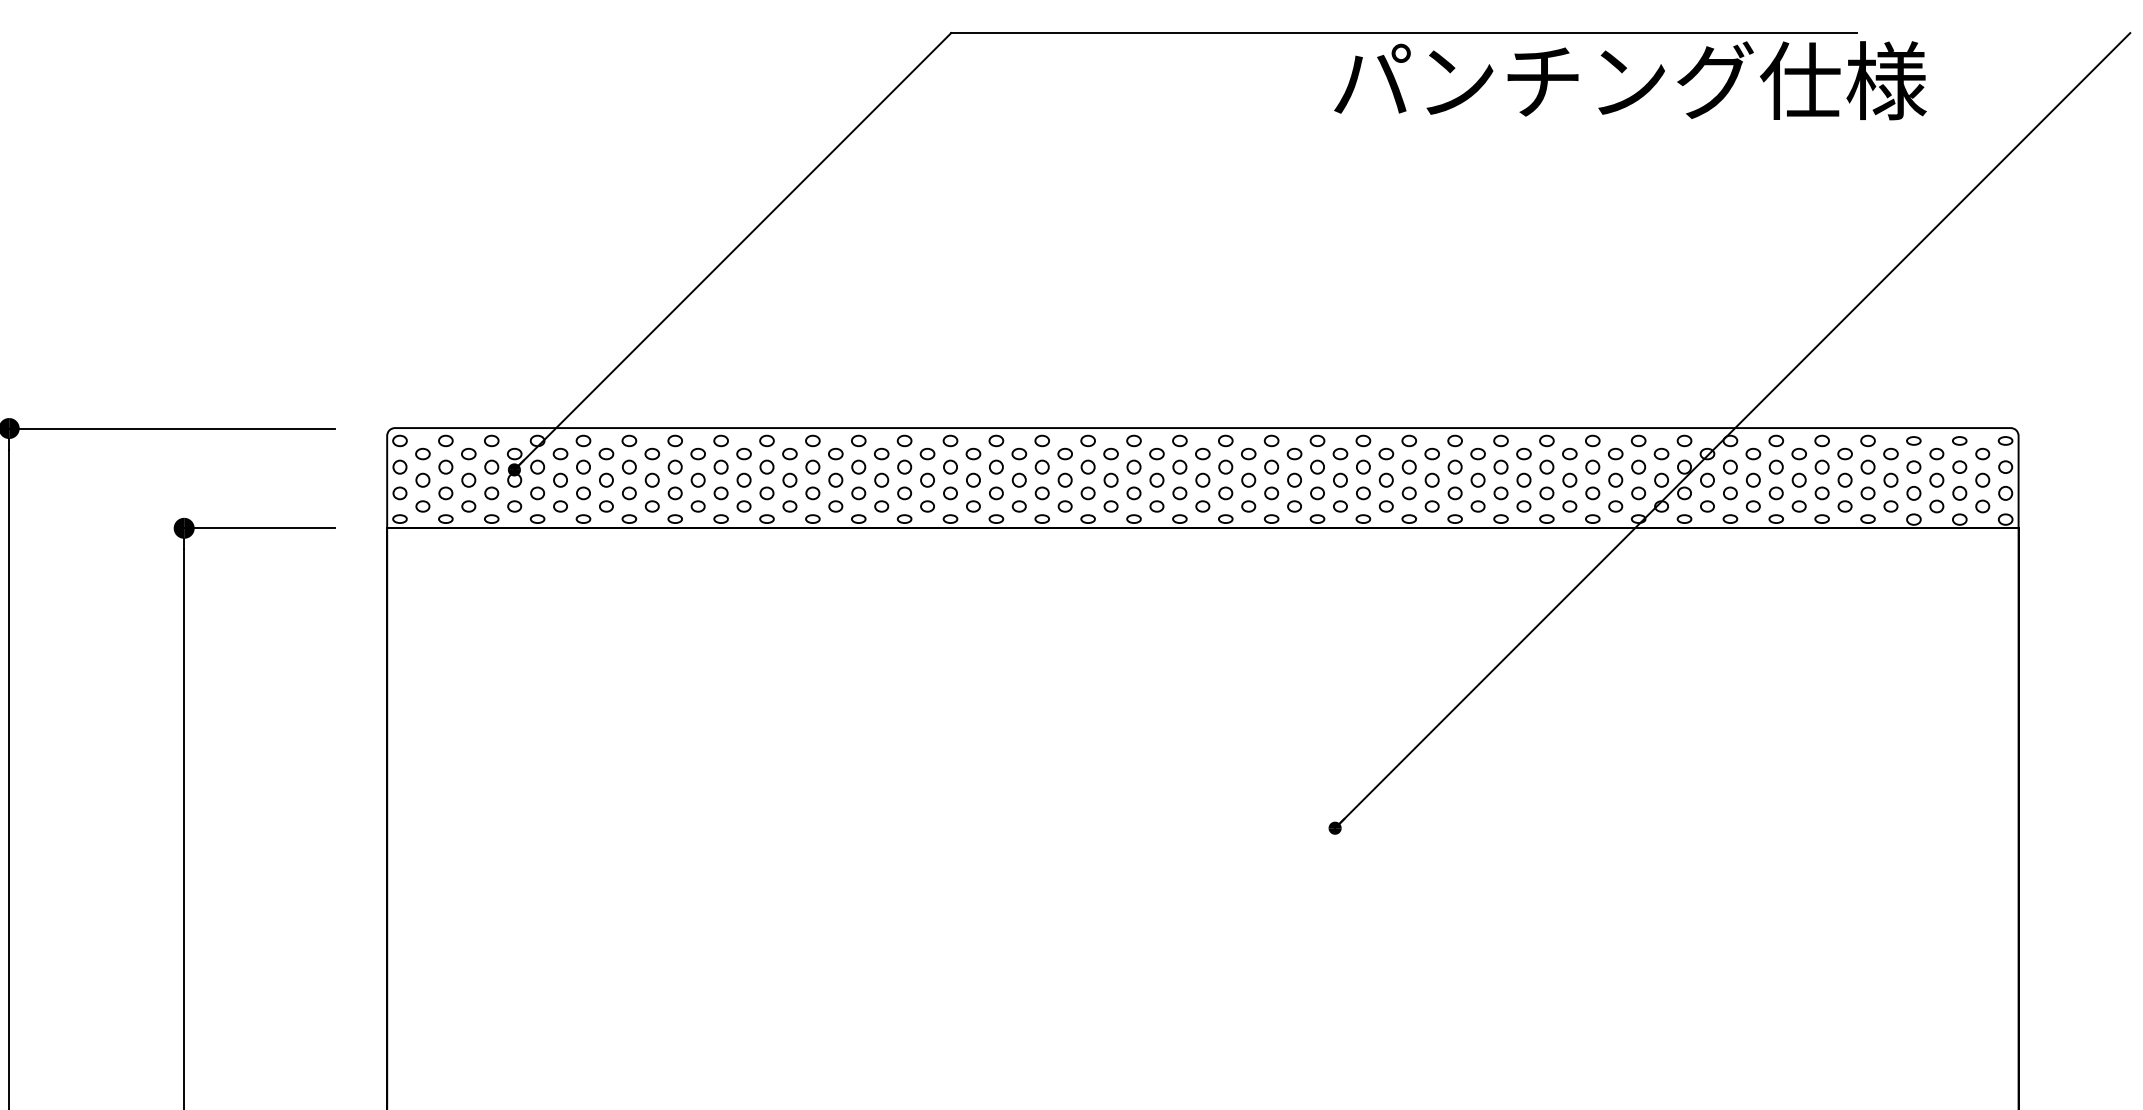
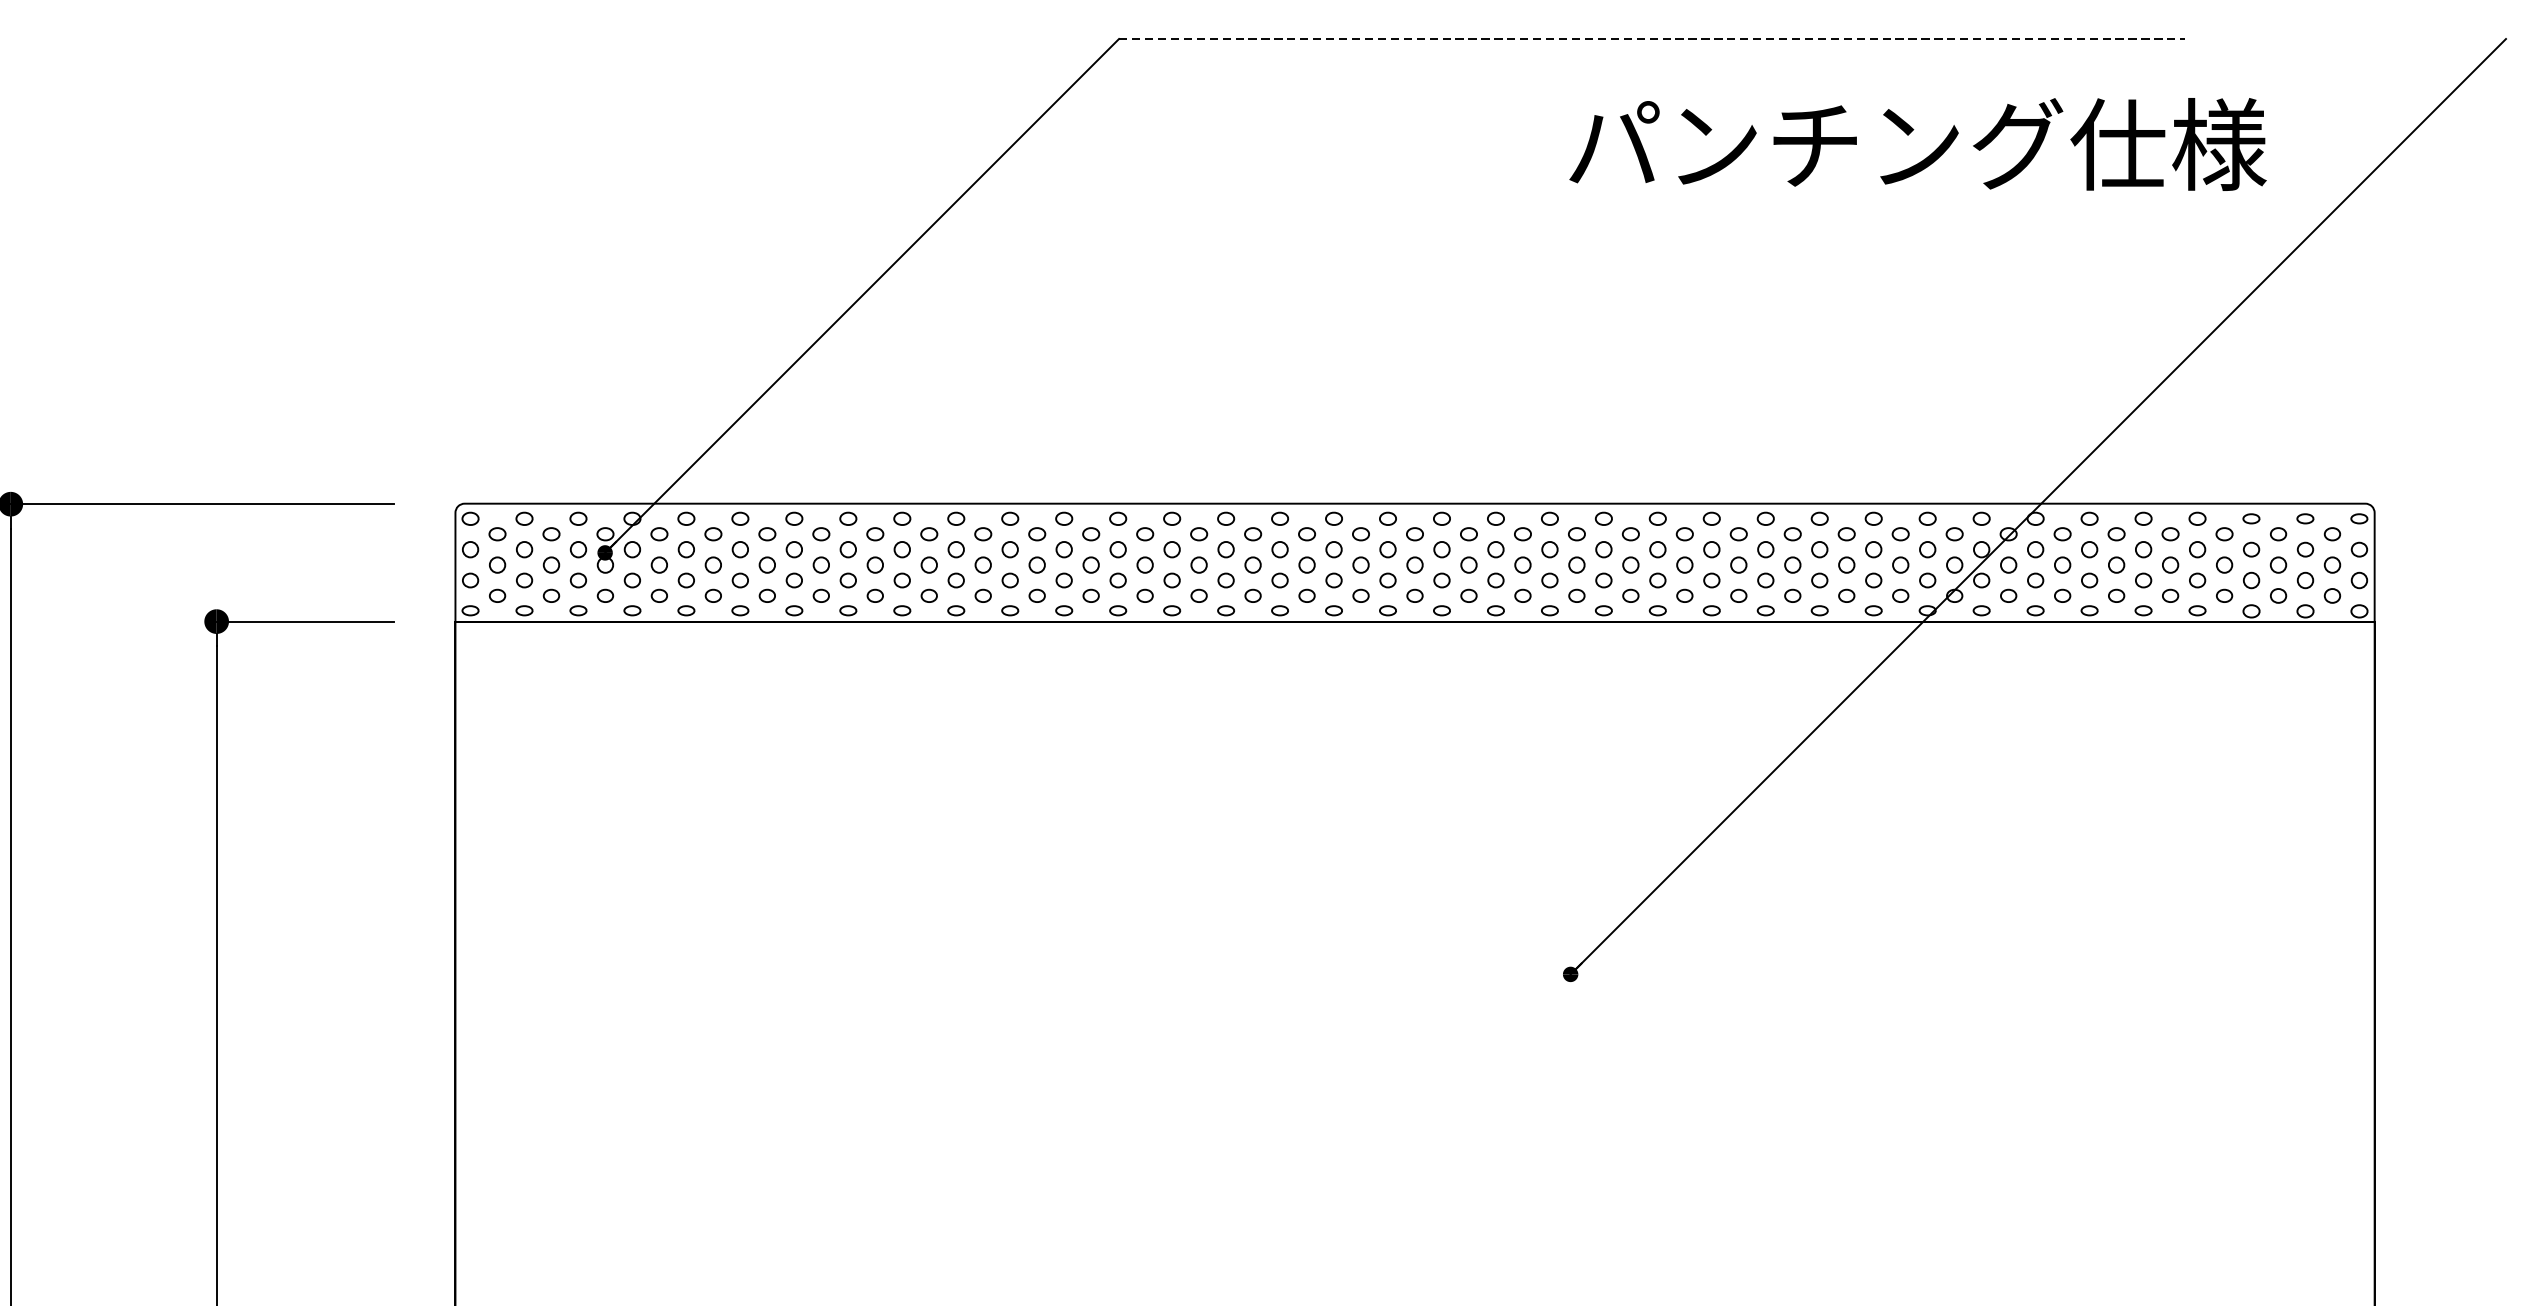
line: (1404, 33) -> (1652, 39), solid -> dashed
text: (1630, 80) -> (1918, 144), moved

